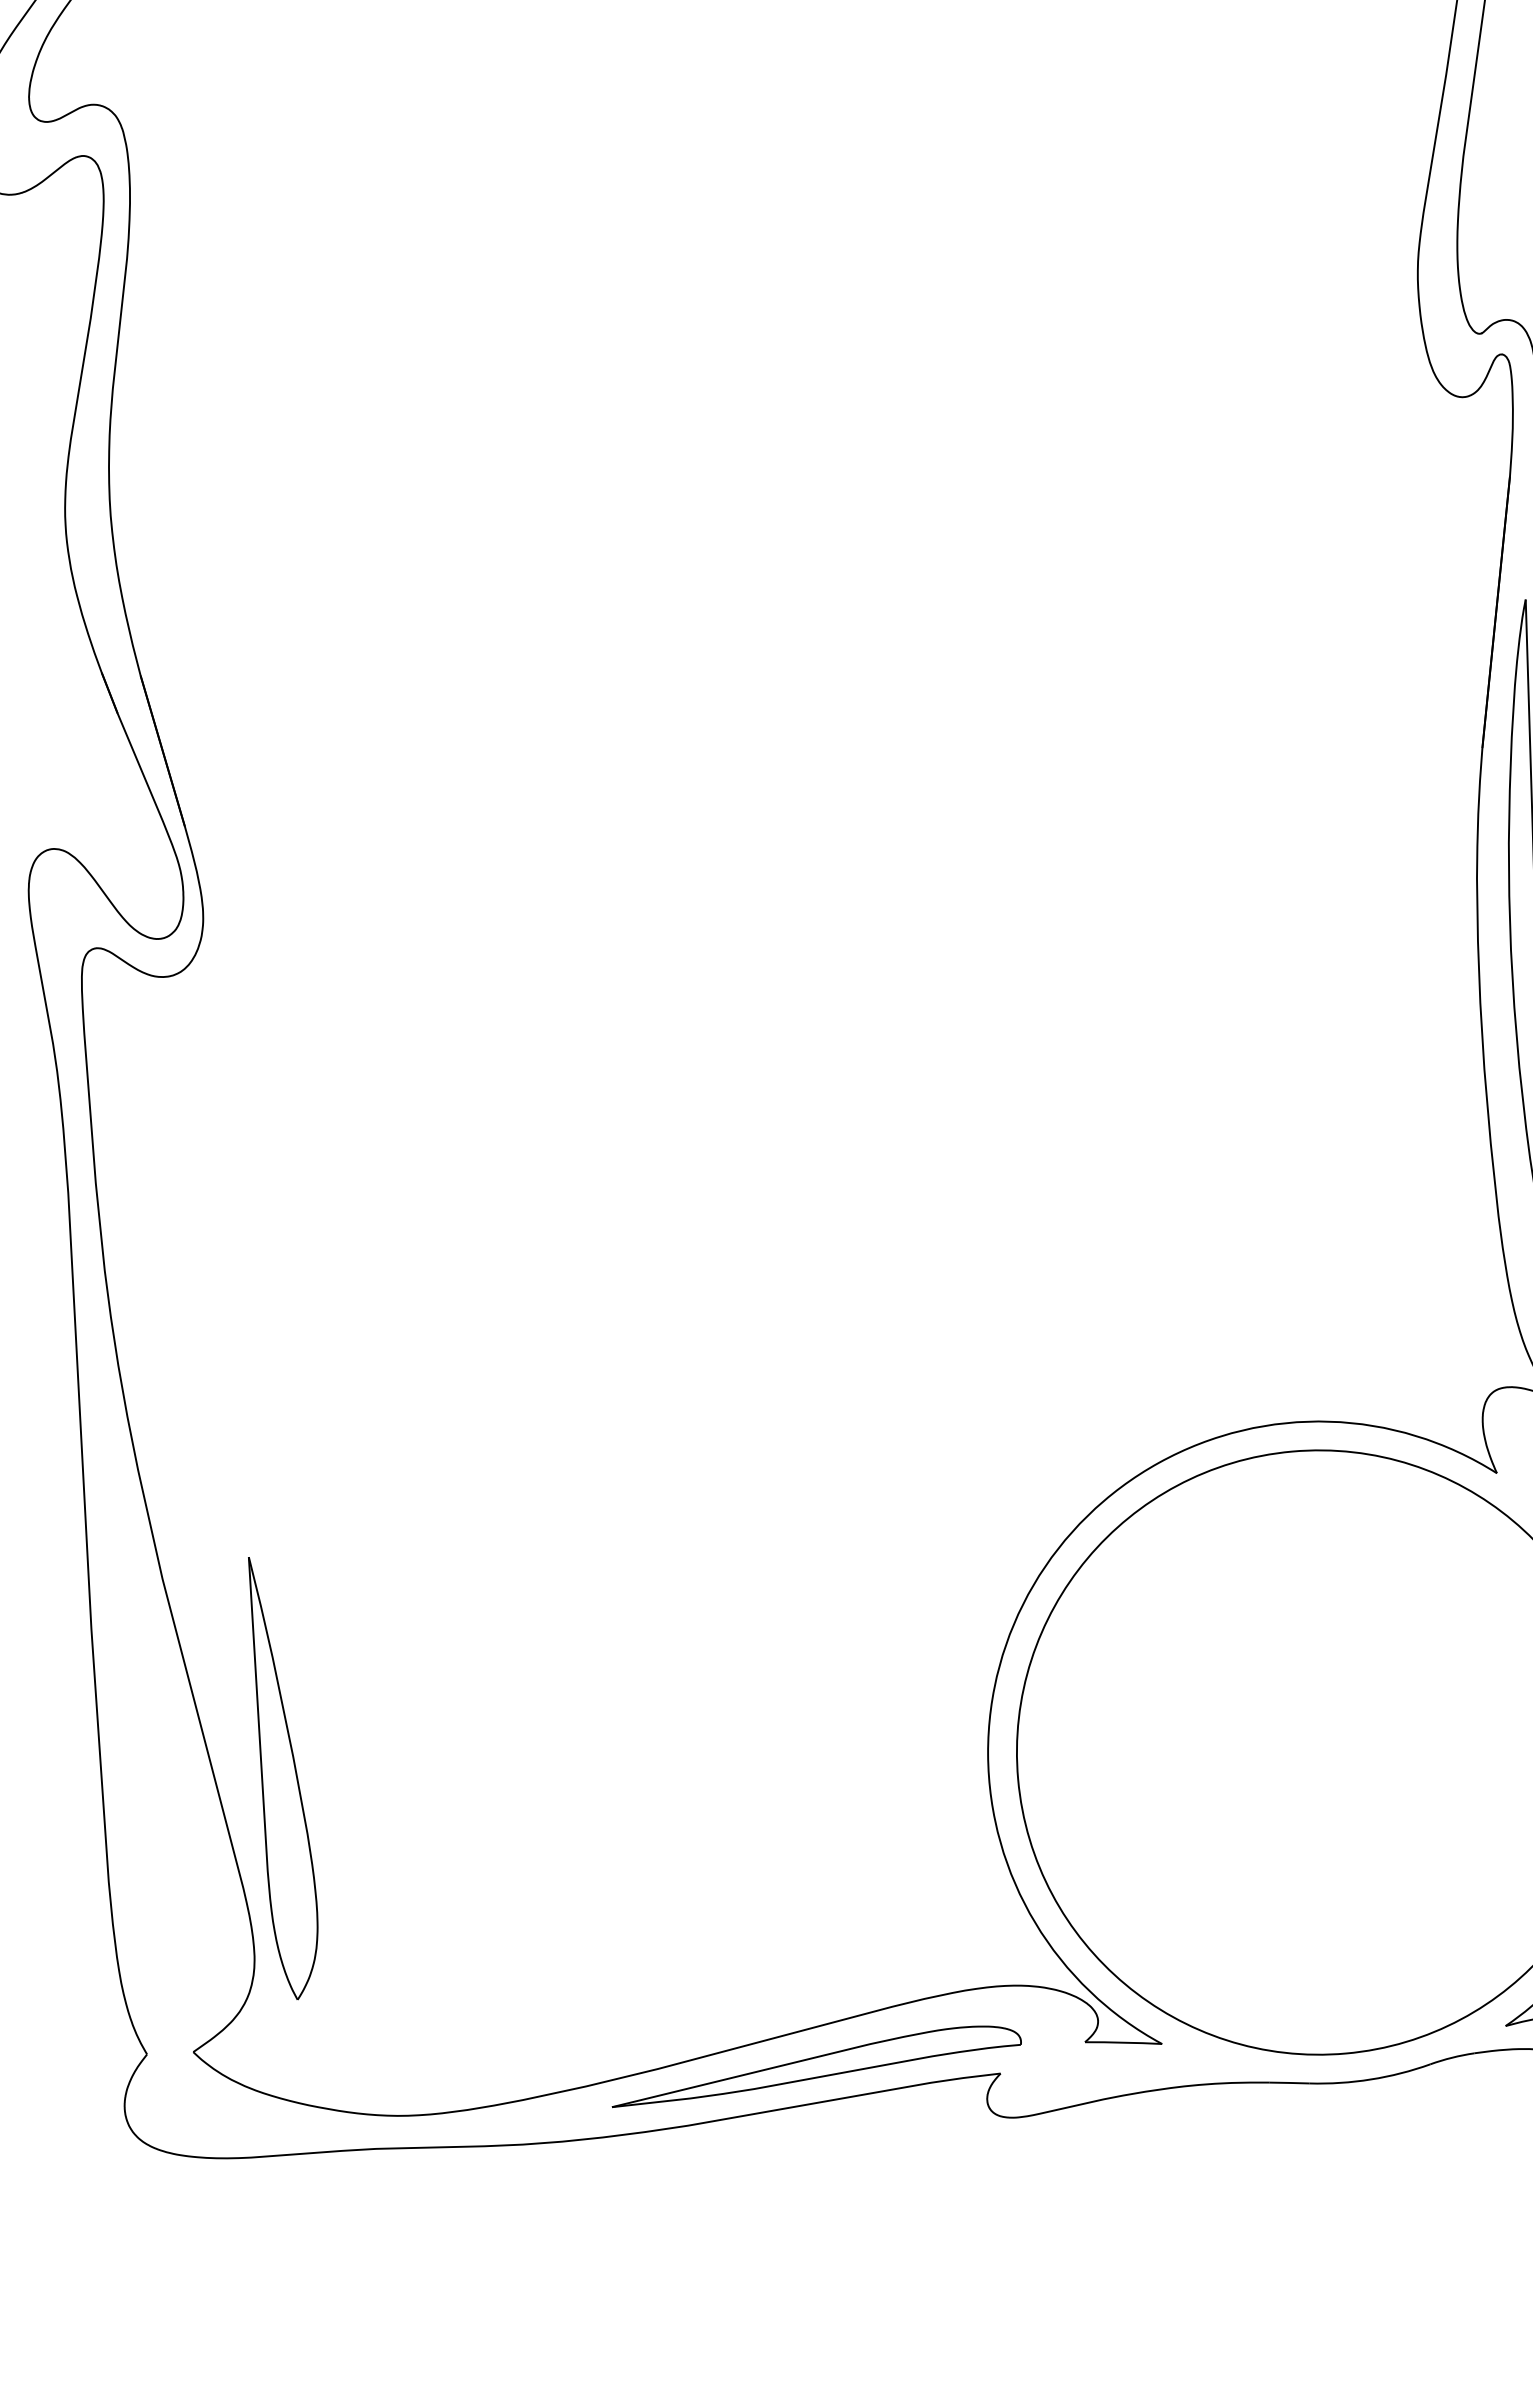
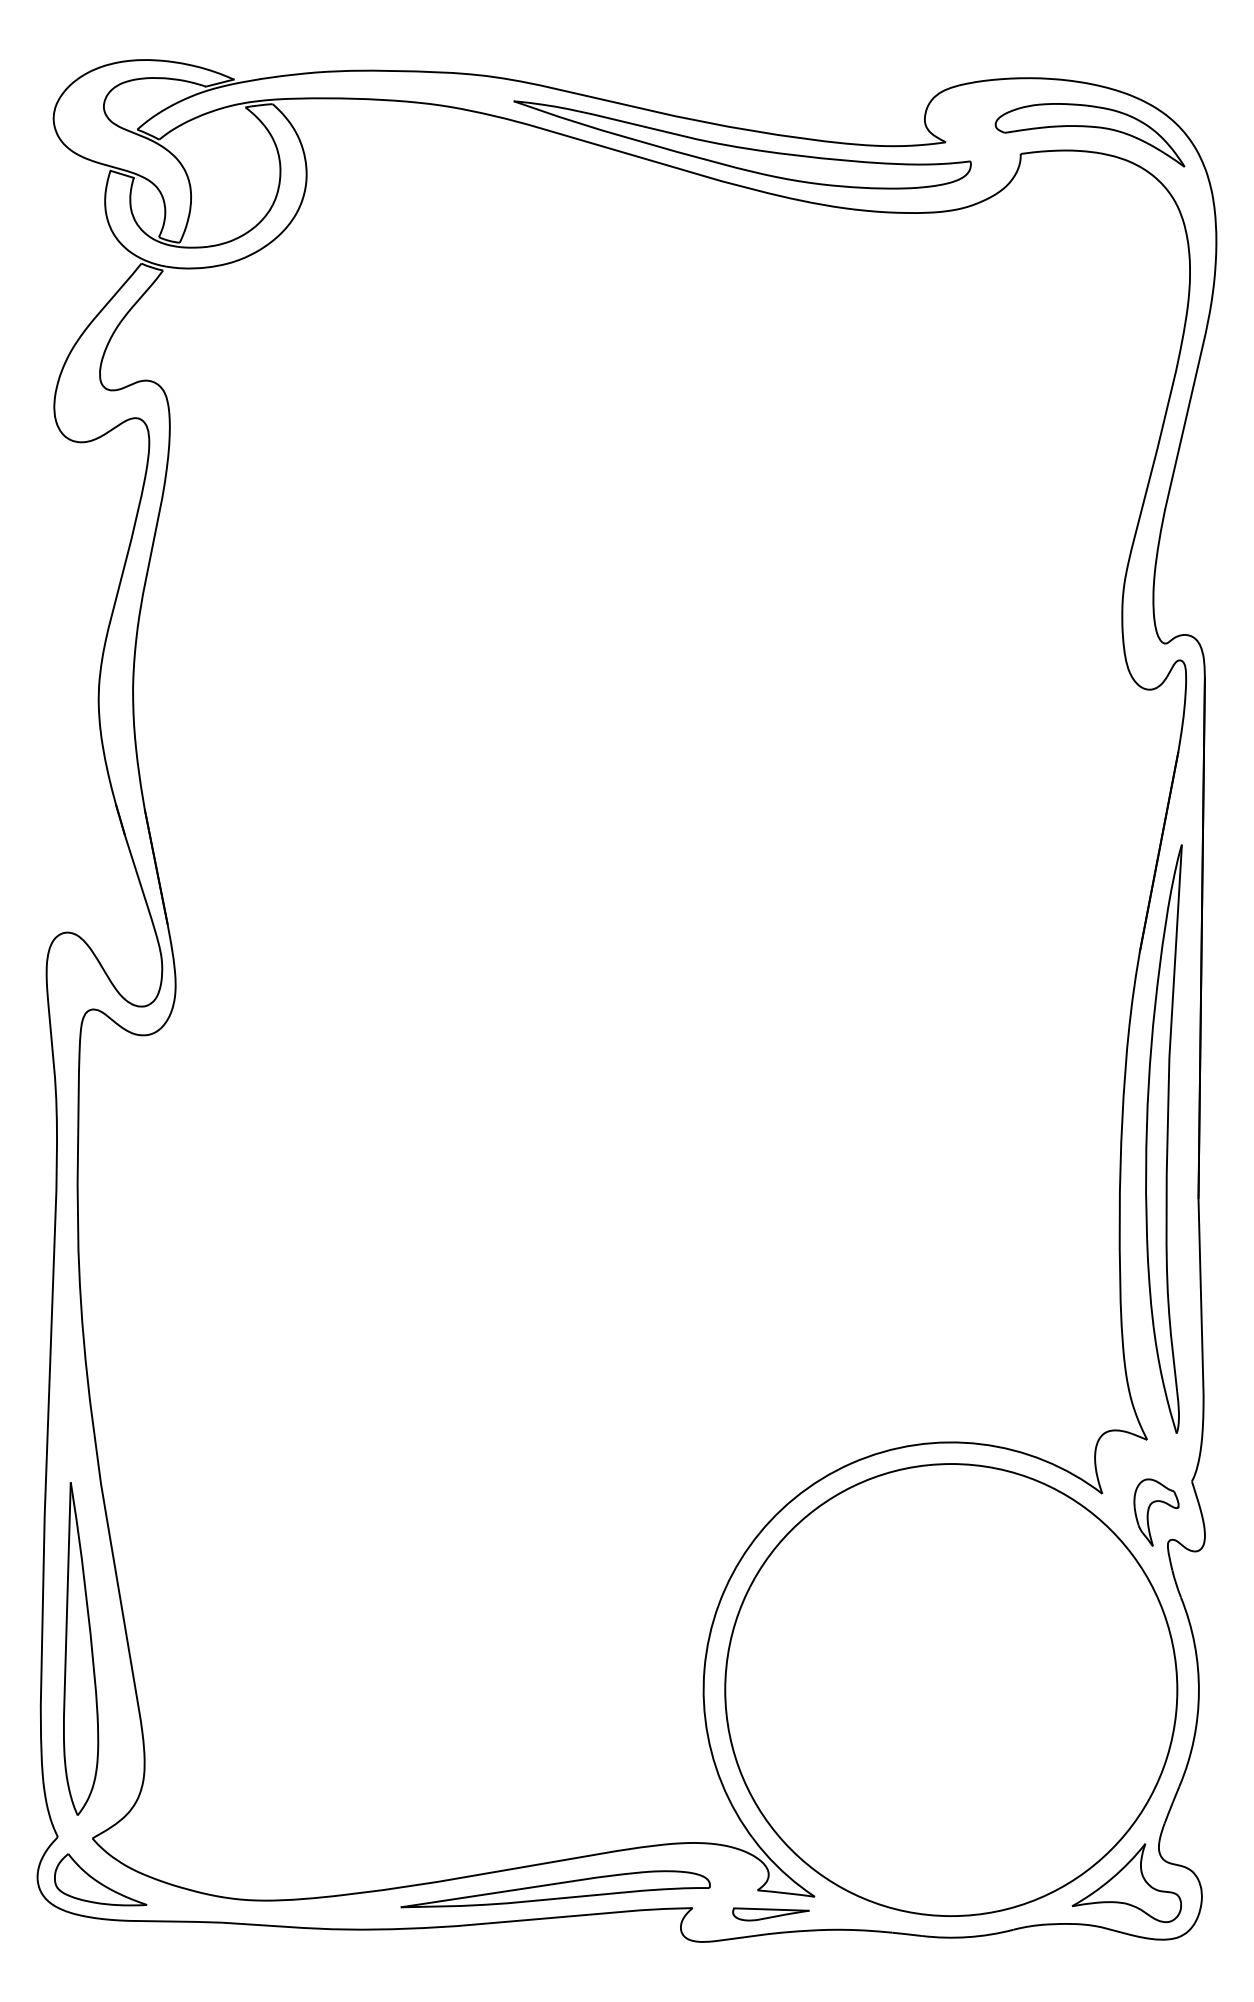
part: (282, 1777) -> (81, 1648), moved
part: (1105, 2072) -> (770, 1914), added
part: (208, 2105) -> (100, 1879), added

